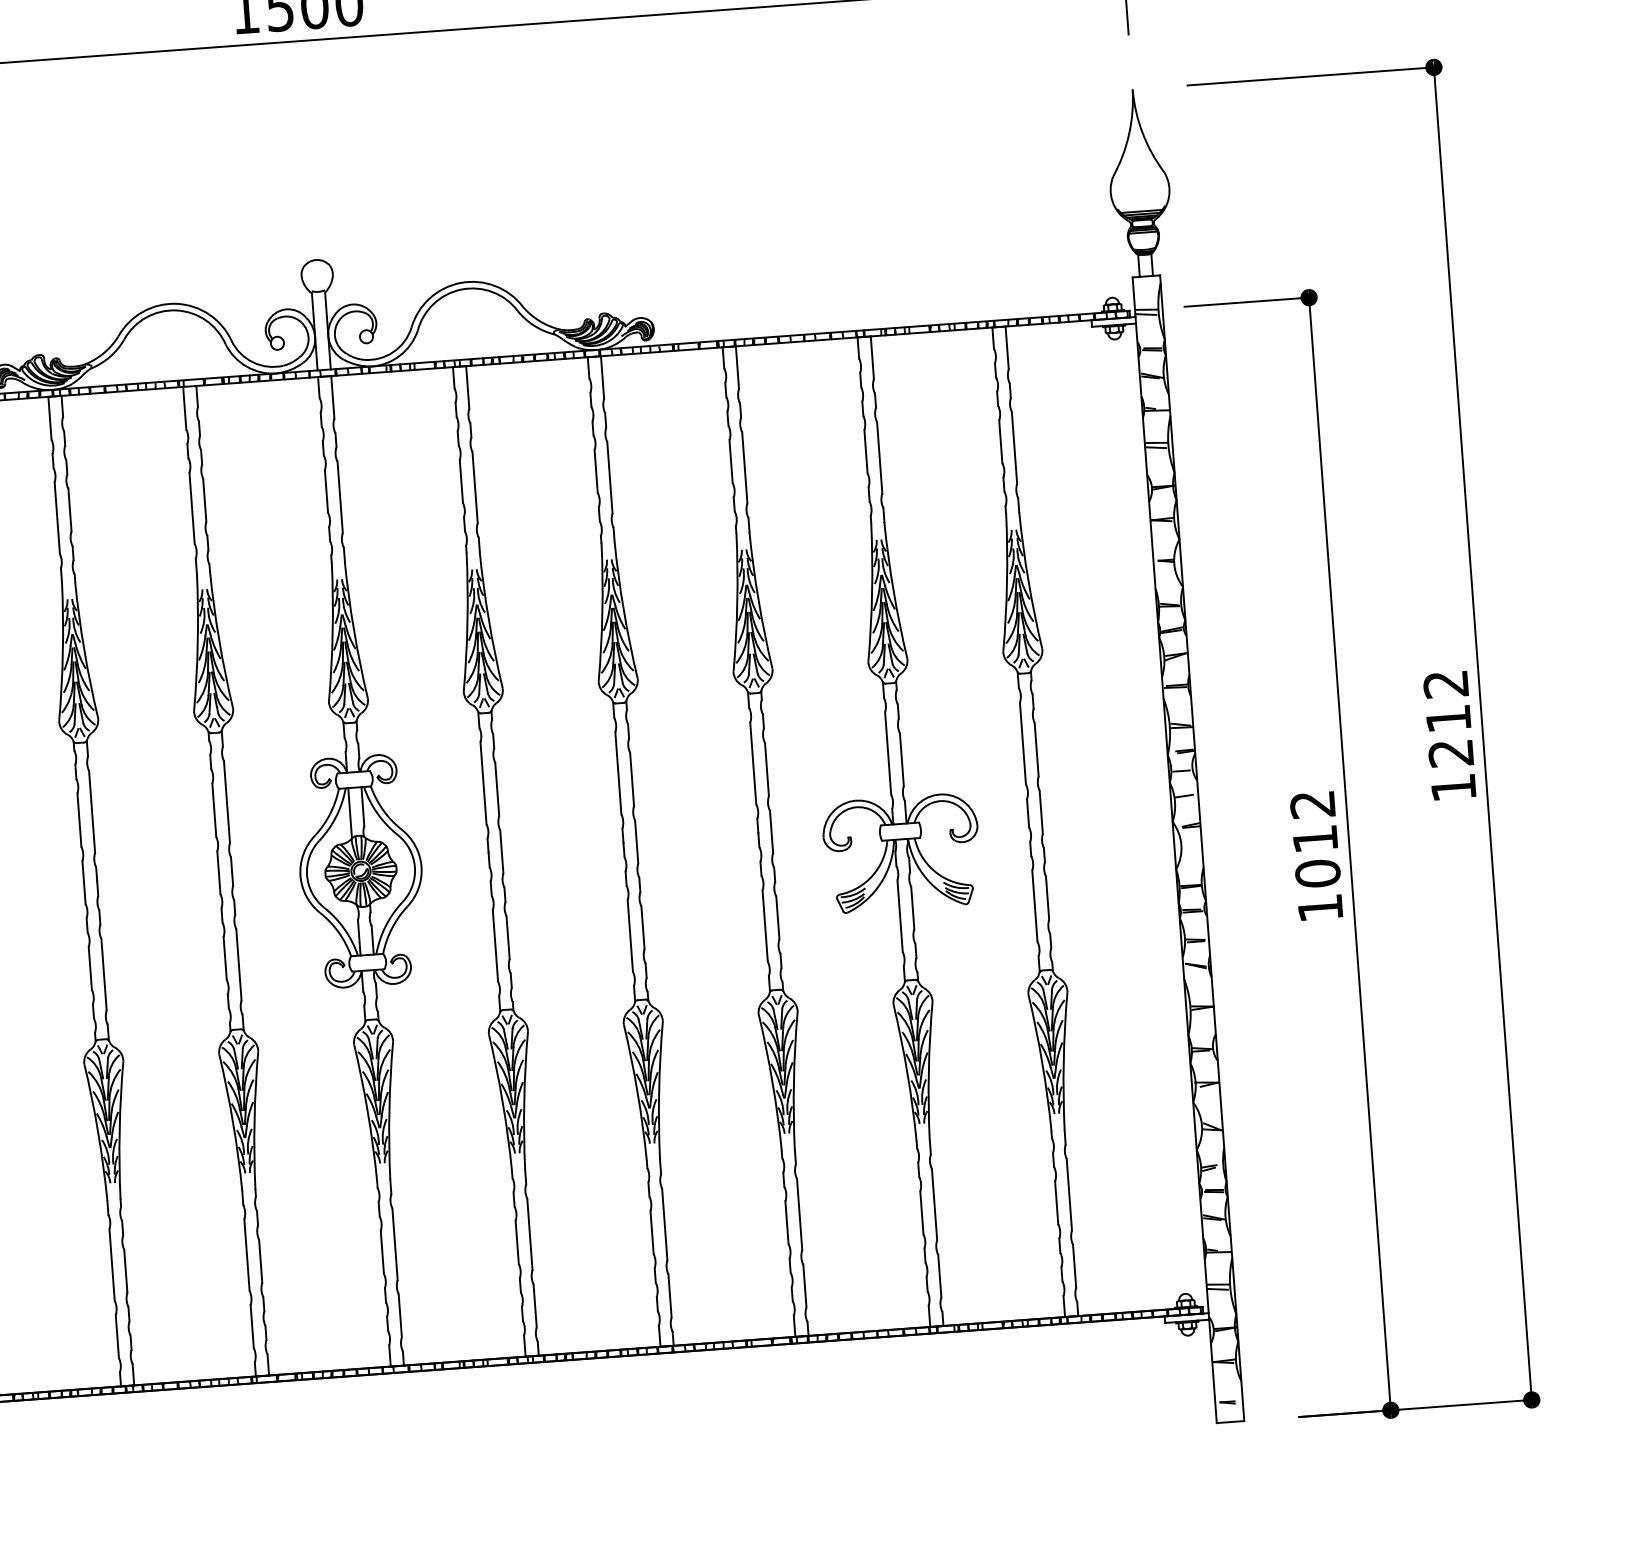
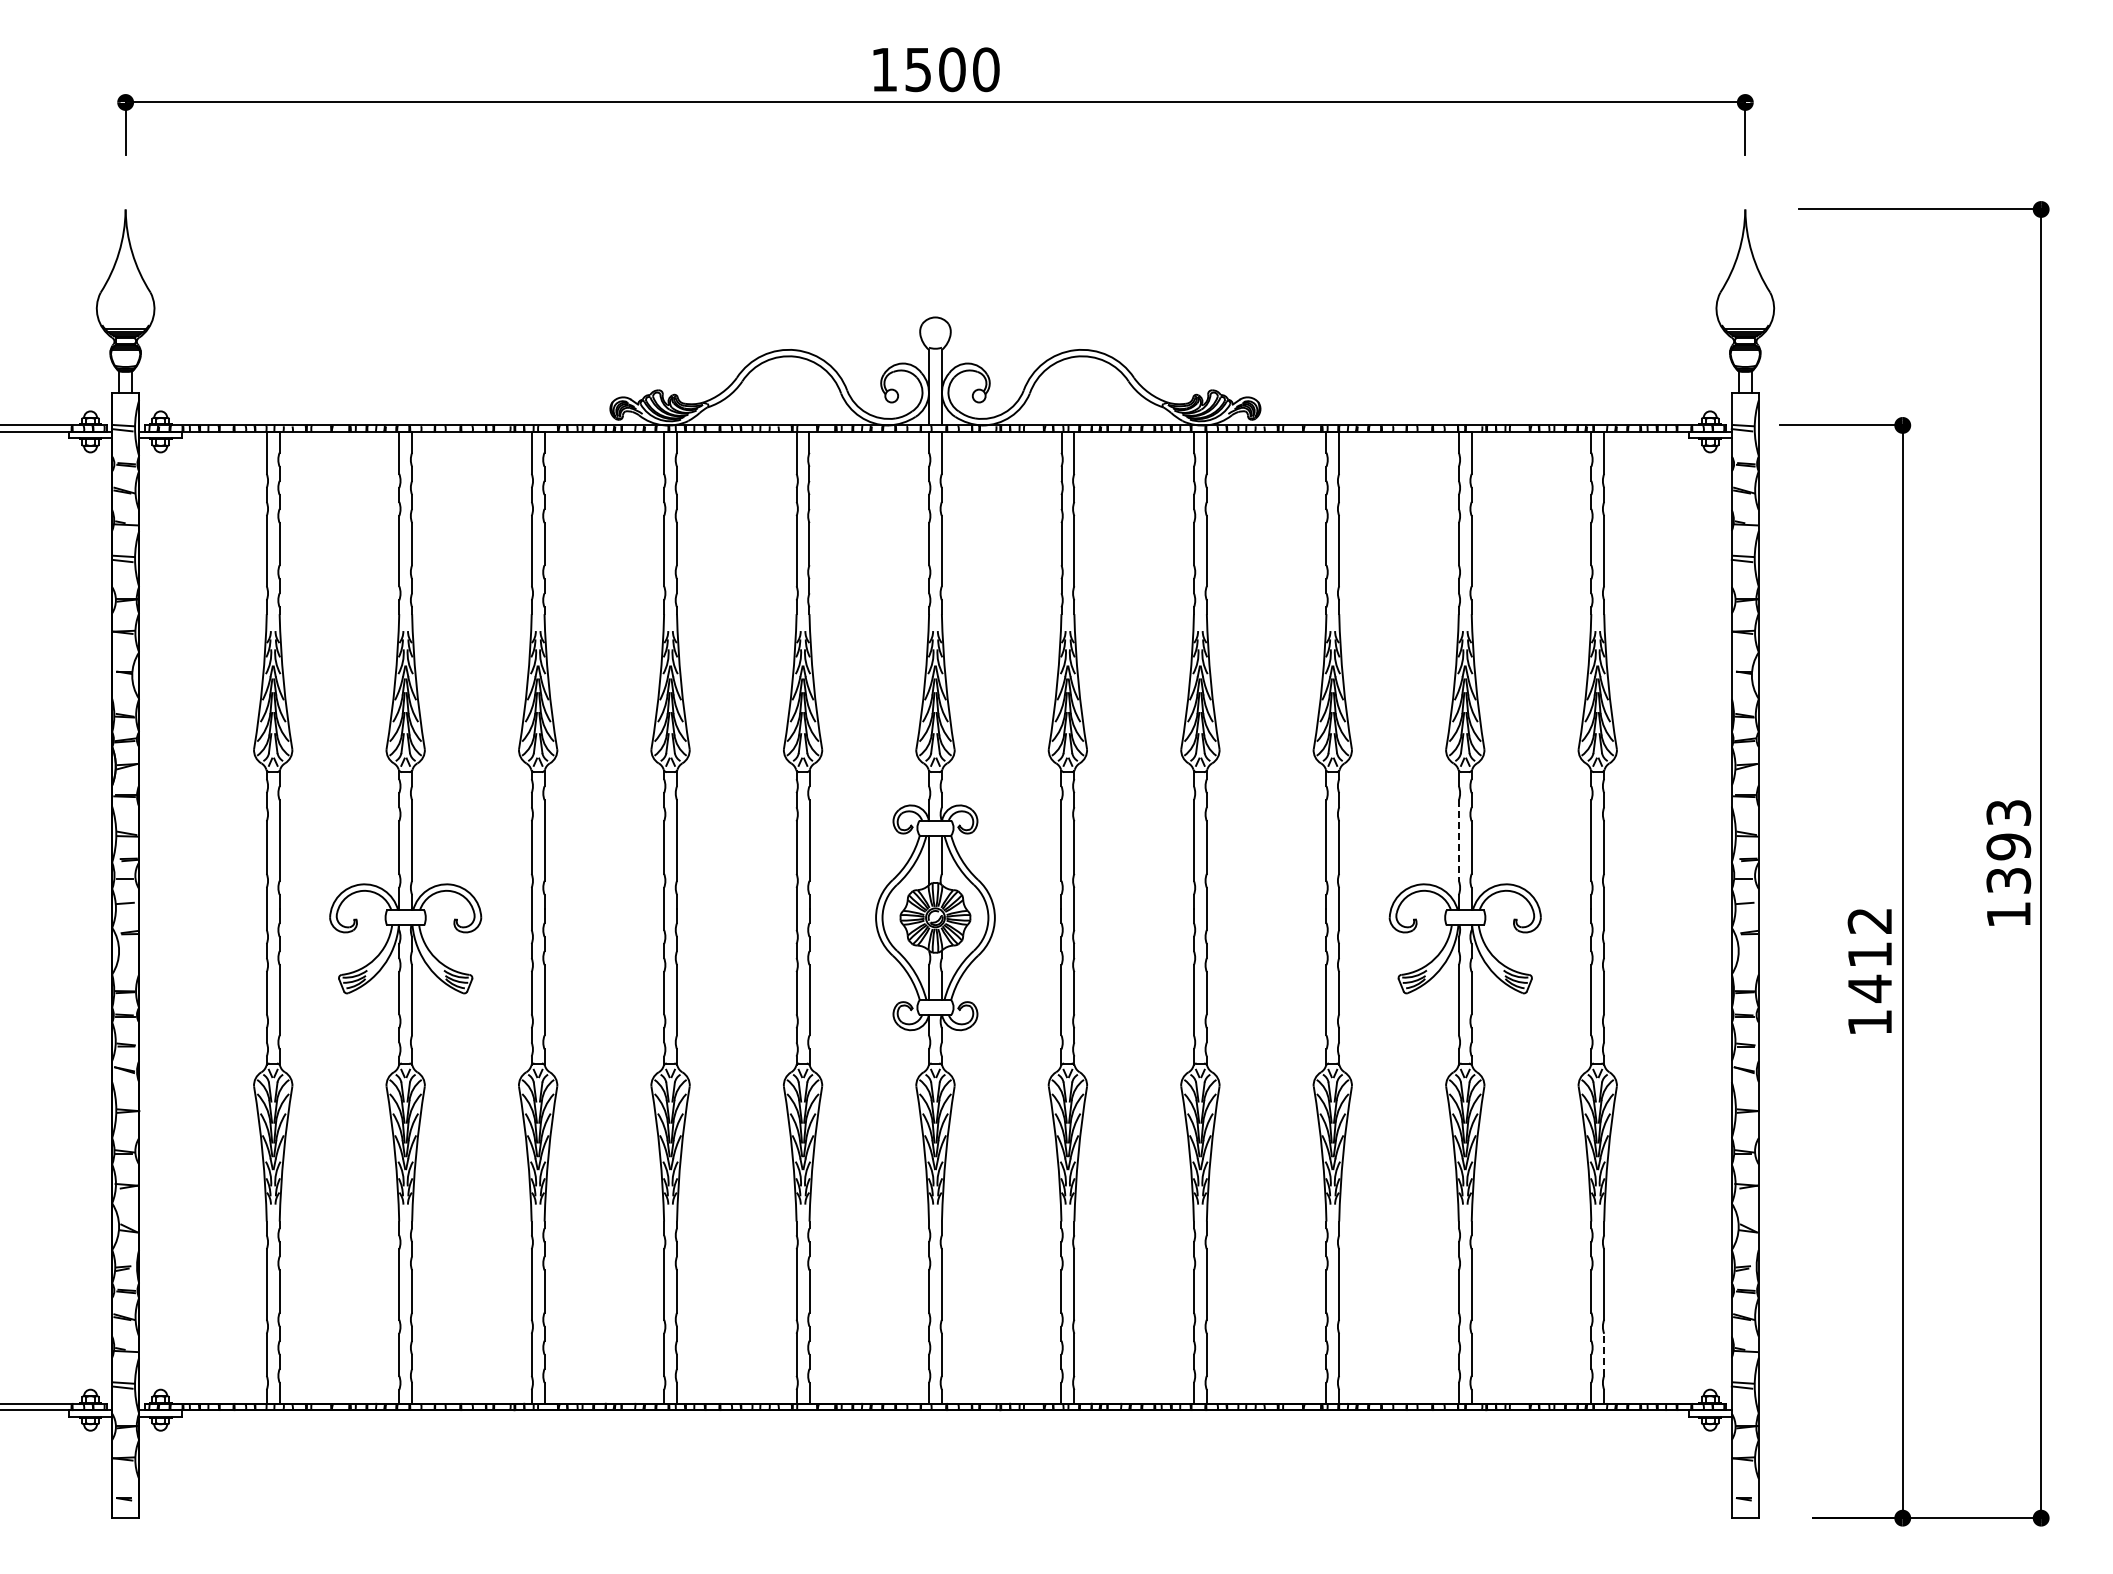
text: (1448, 718) -> (2008, 846), 1212 -> 1393
line: (887, 754) -> (1458, 841), solid -> dashed
text: (1317, 873) -> (1869, 988), 1012 -> 1412
line: (1074, 1265) -> (1604, 1354), solid -> dashed

